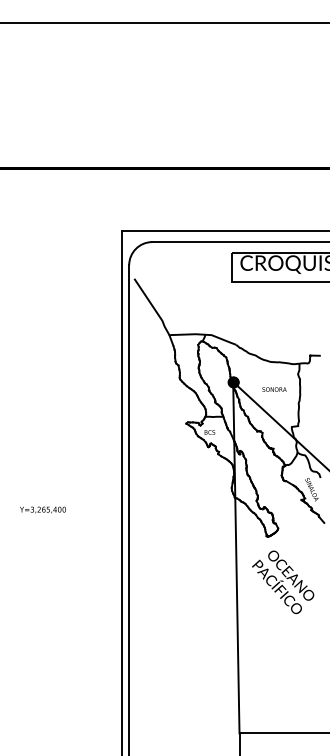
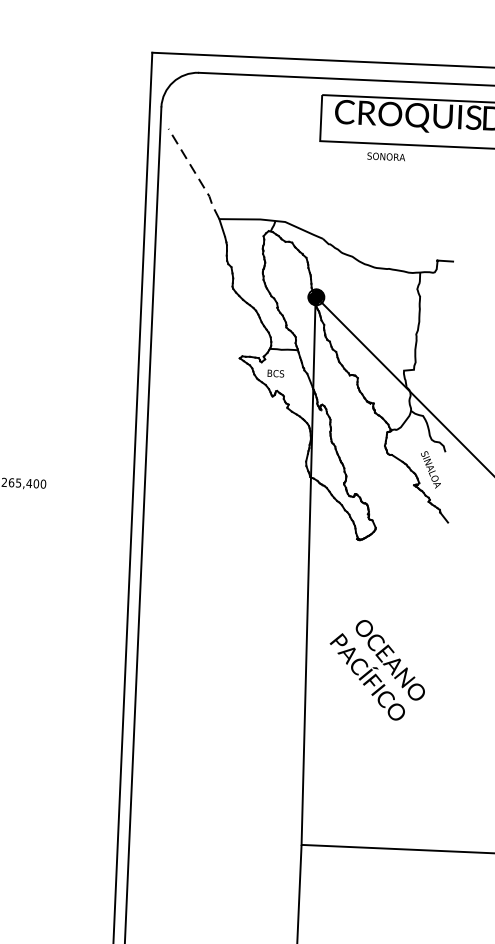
line: (153, 307) -> (196, 174), solid -> dashed
text: (274, 389) -> (386, 156), moved
text: (283, 582) -> (377, 670), moved

